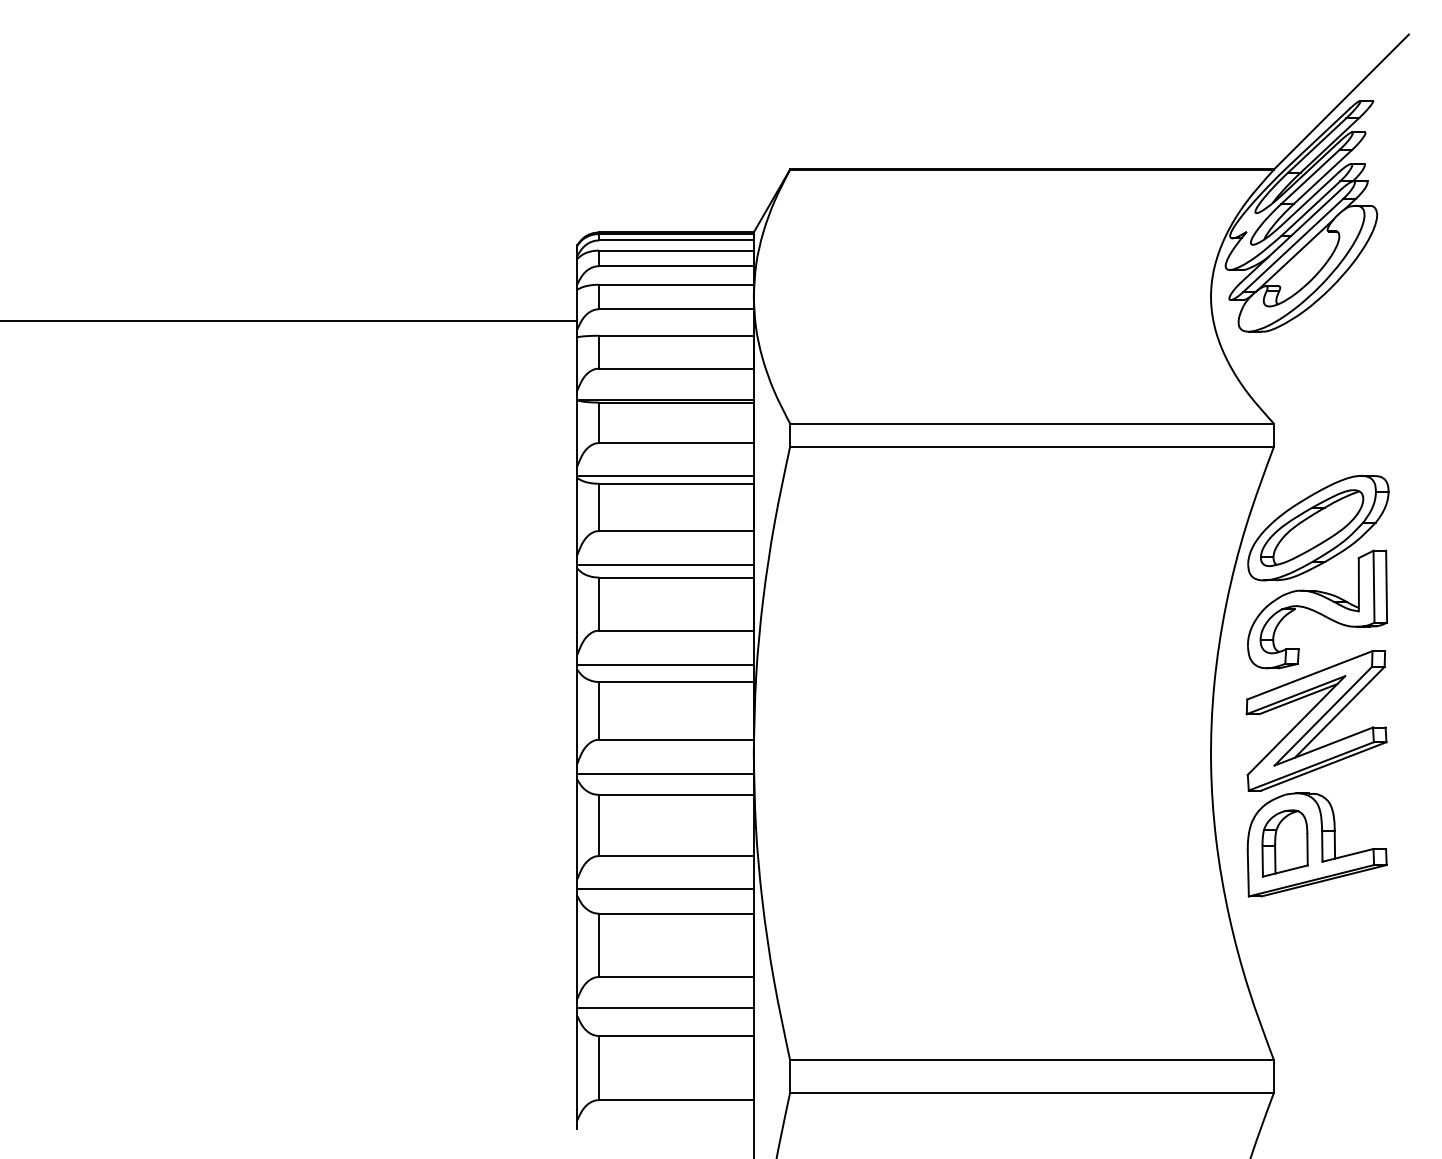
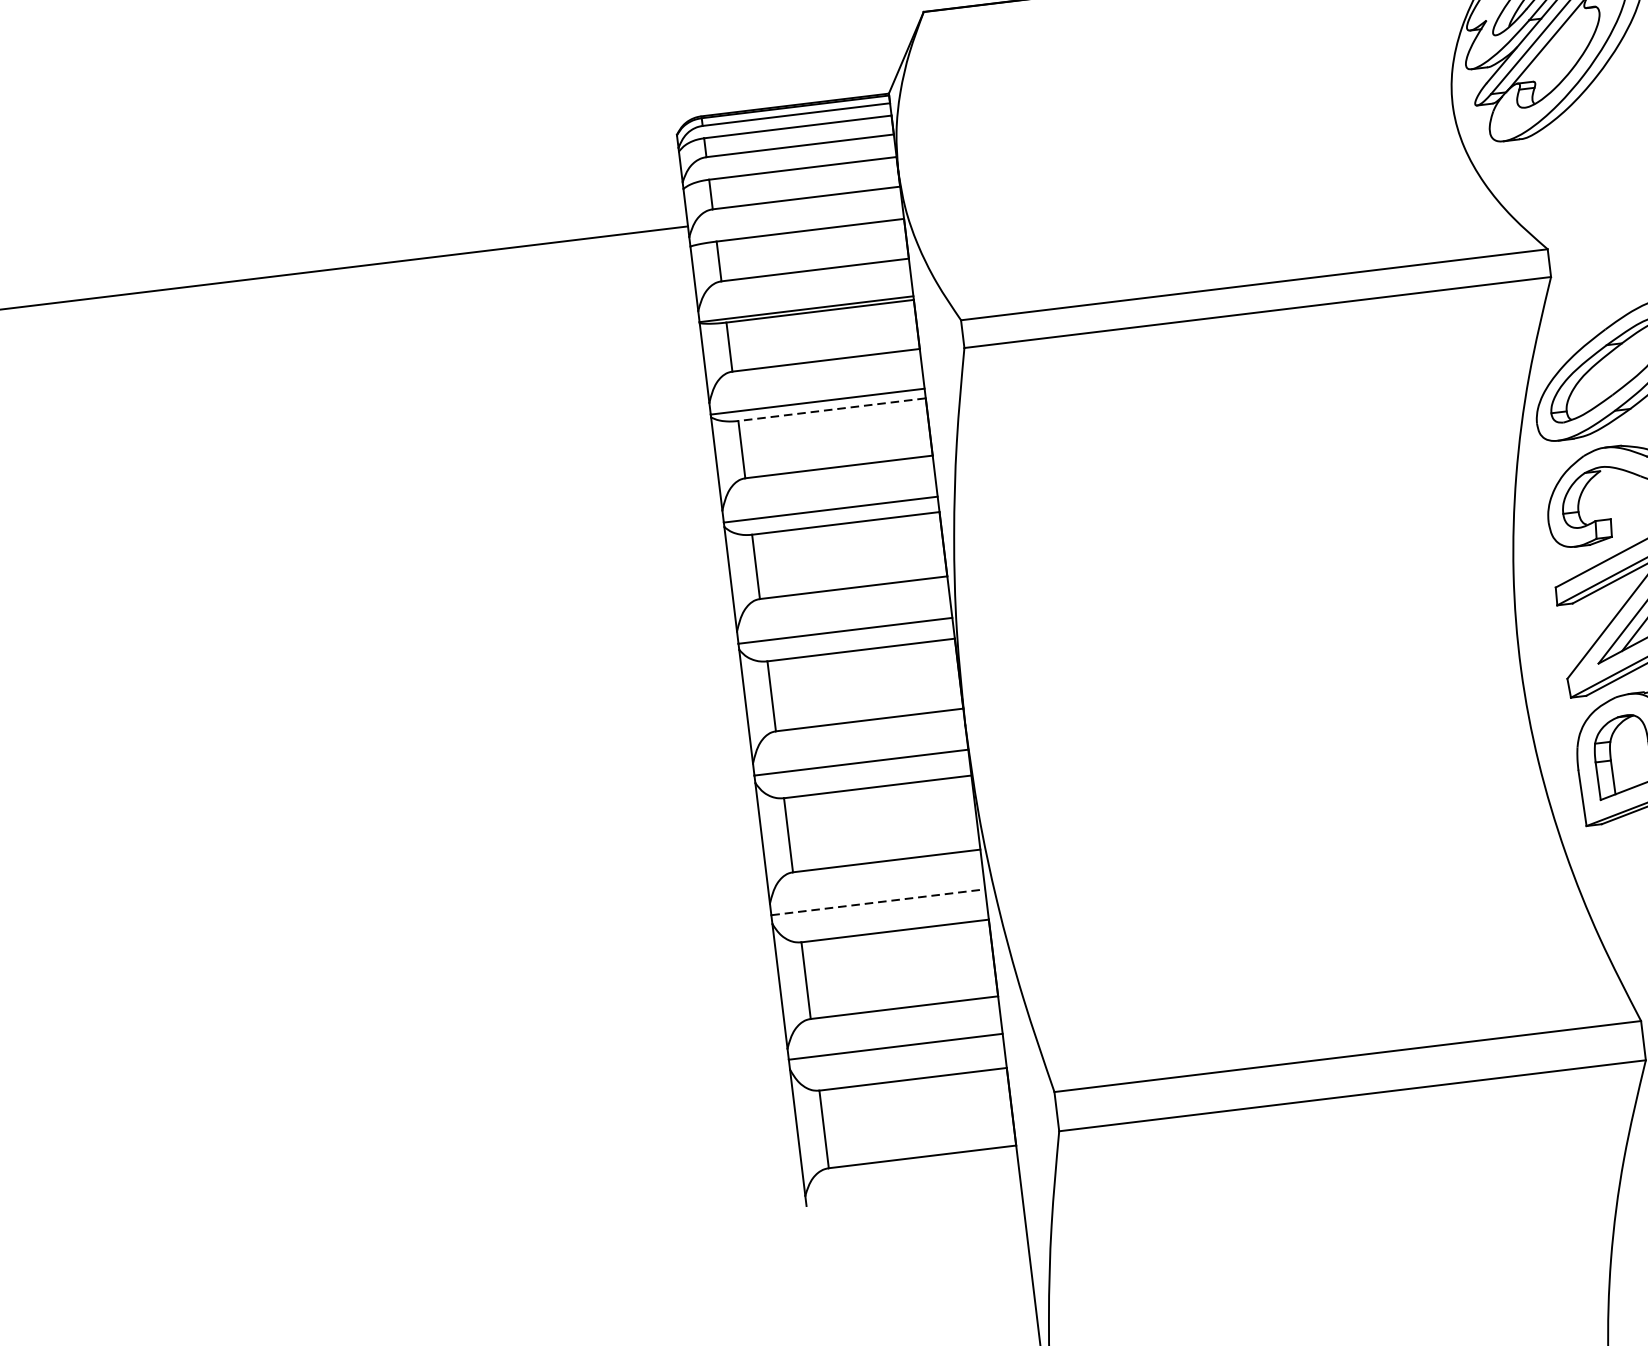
line: (676, 483) -> (832, 409), solid -> dashed
line: (666, 888) -> (879, 901), solid -> dashed

